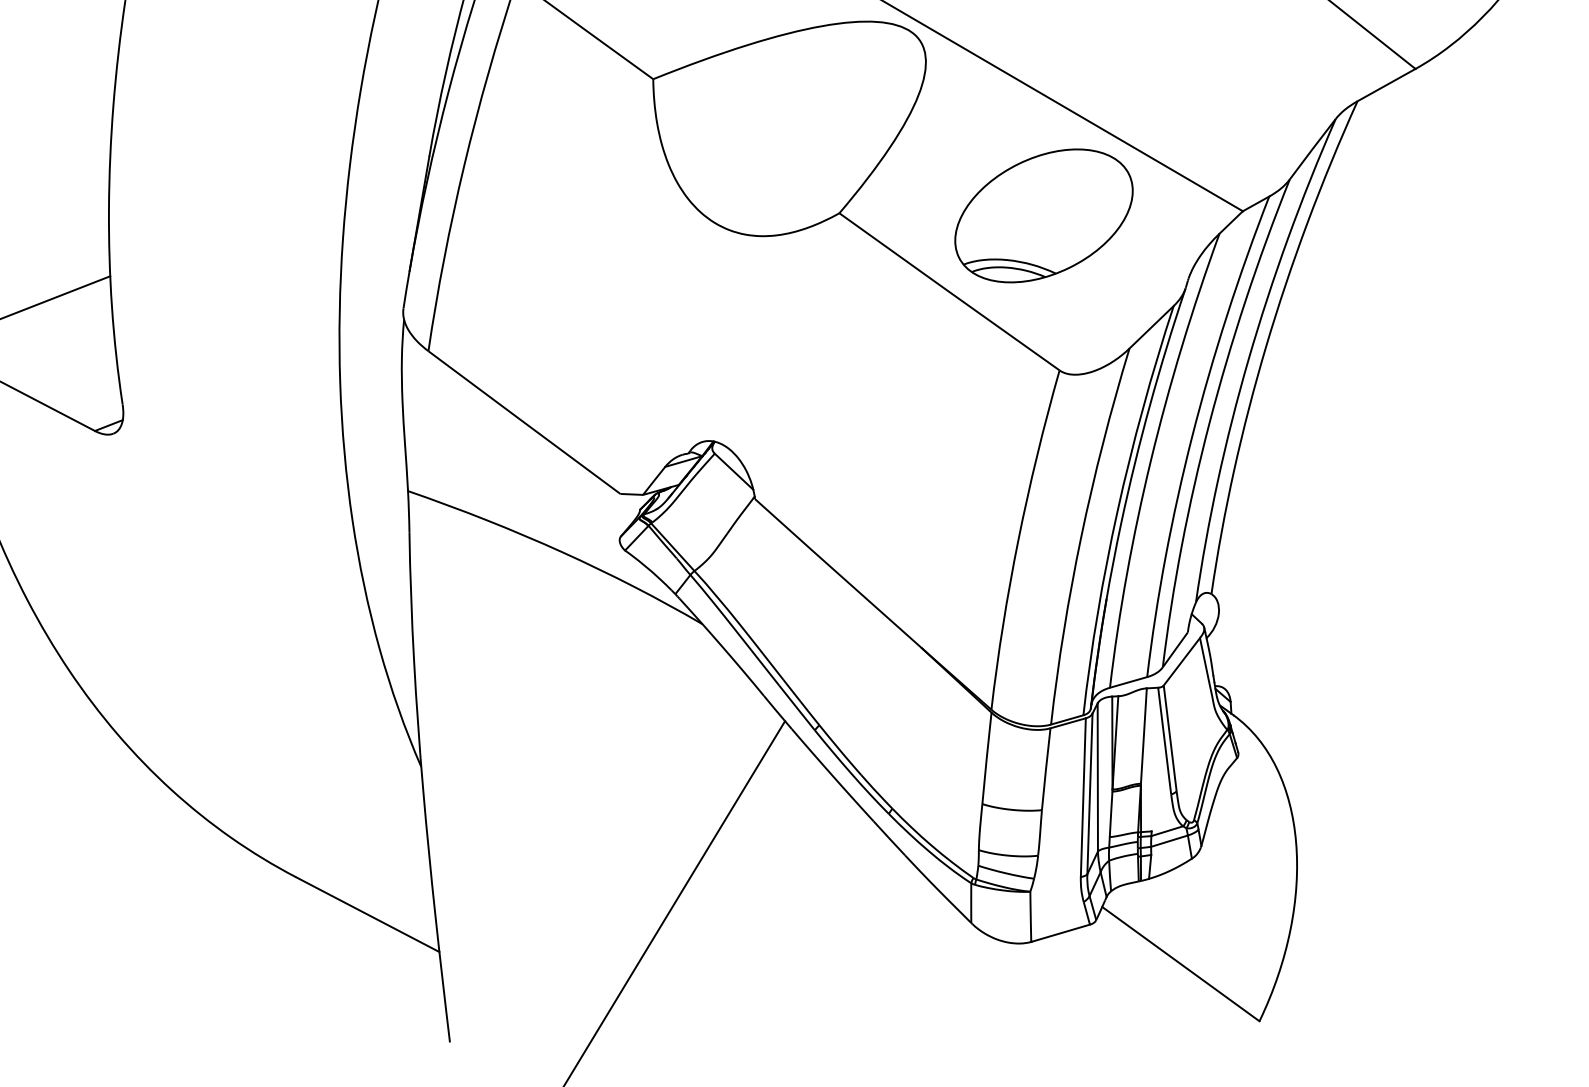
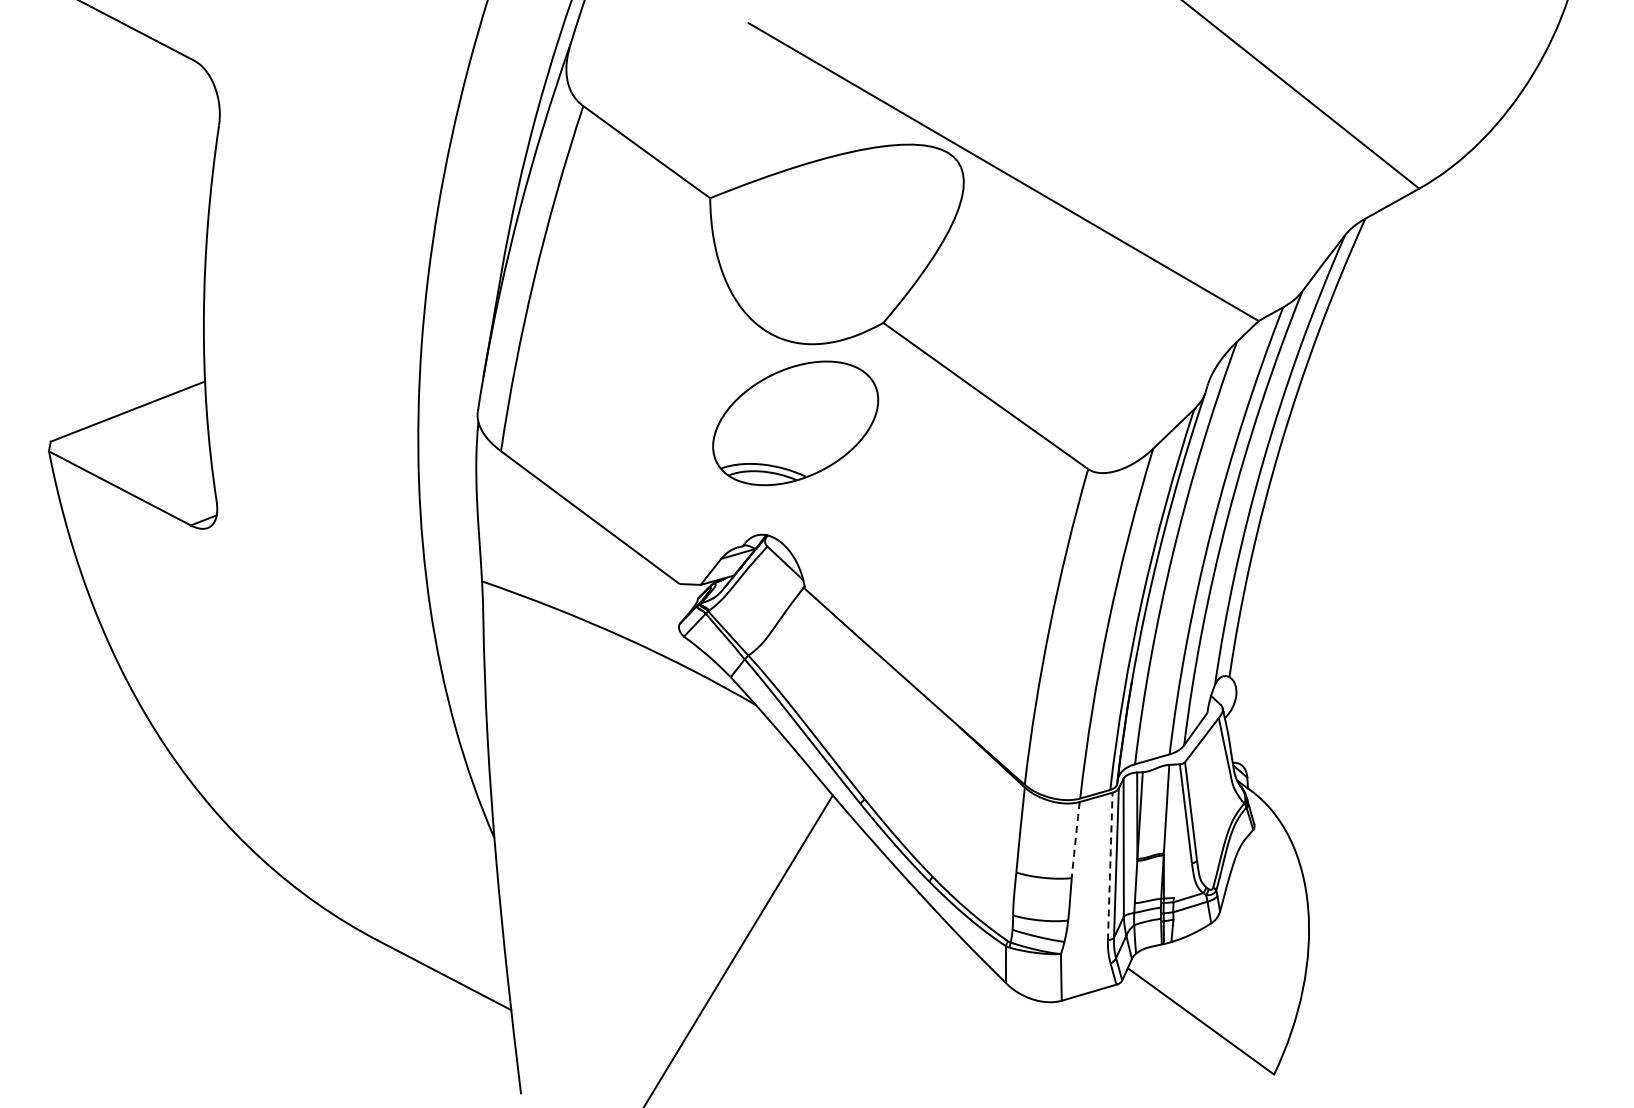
part: (1043, 216) -> (795, 423), moved
arc: (1045, 769) -> (1075, 840), solid -> dashed
line: (1083, 797) -> (1110, 866), solid -> dashed

